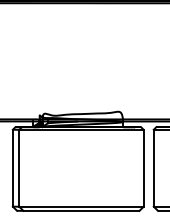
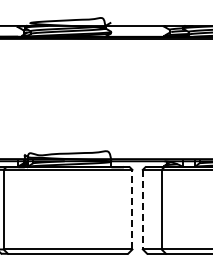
line: (143, 168) -> (132, 209), solid -> dashed
line: (153, 168) -> (142, 209), solid -> dashed

